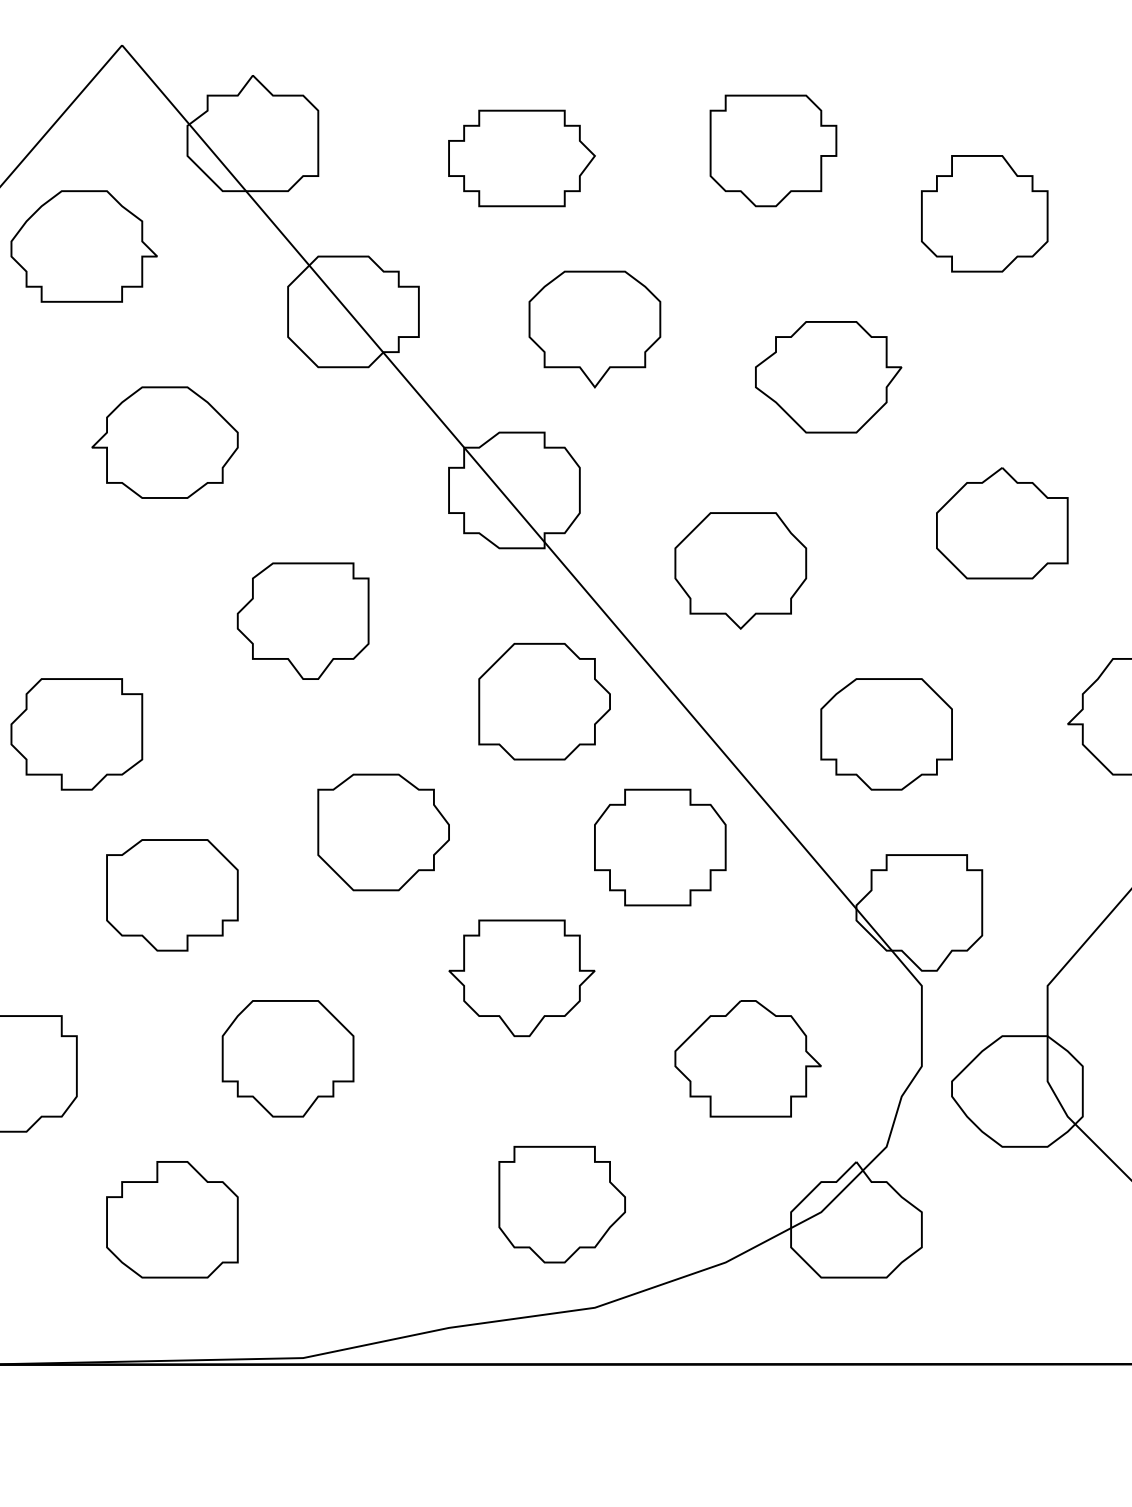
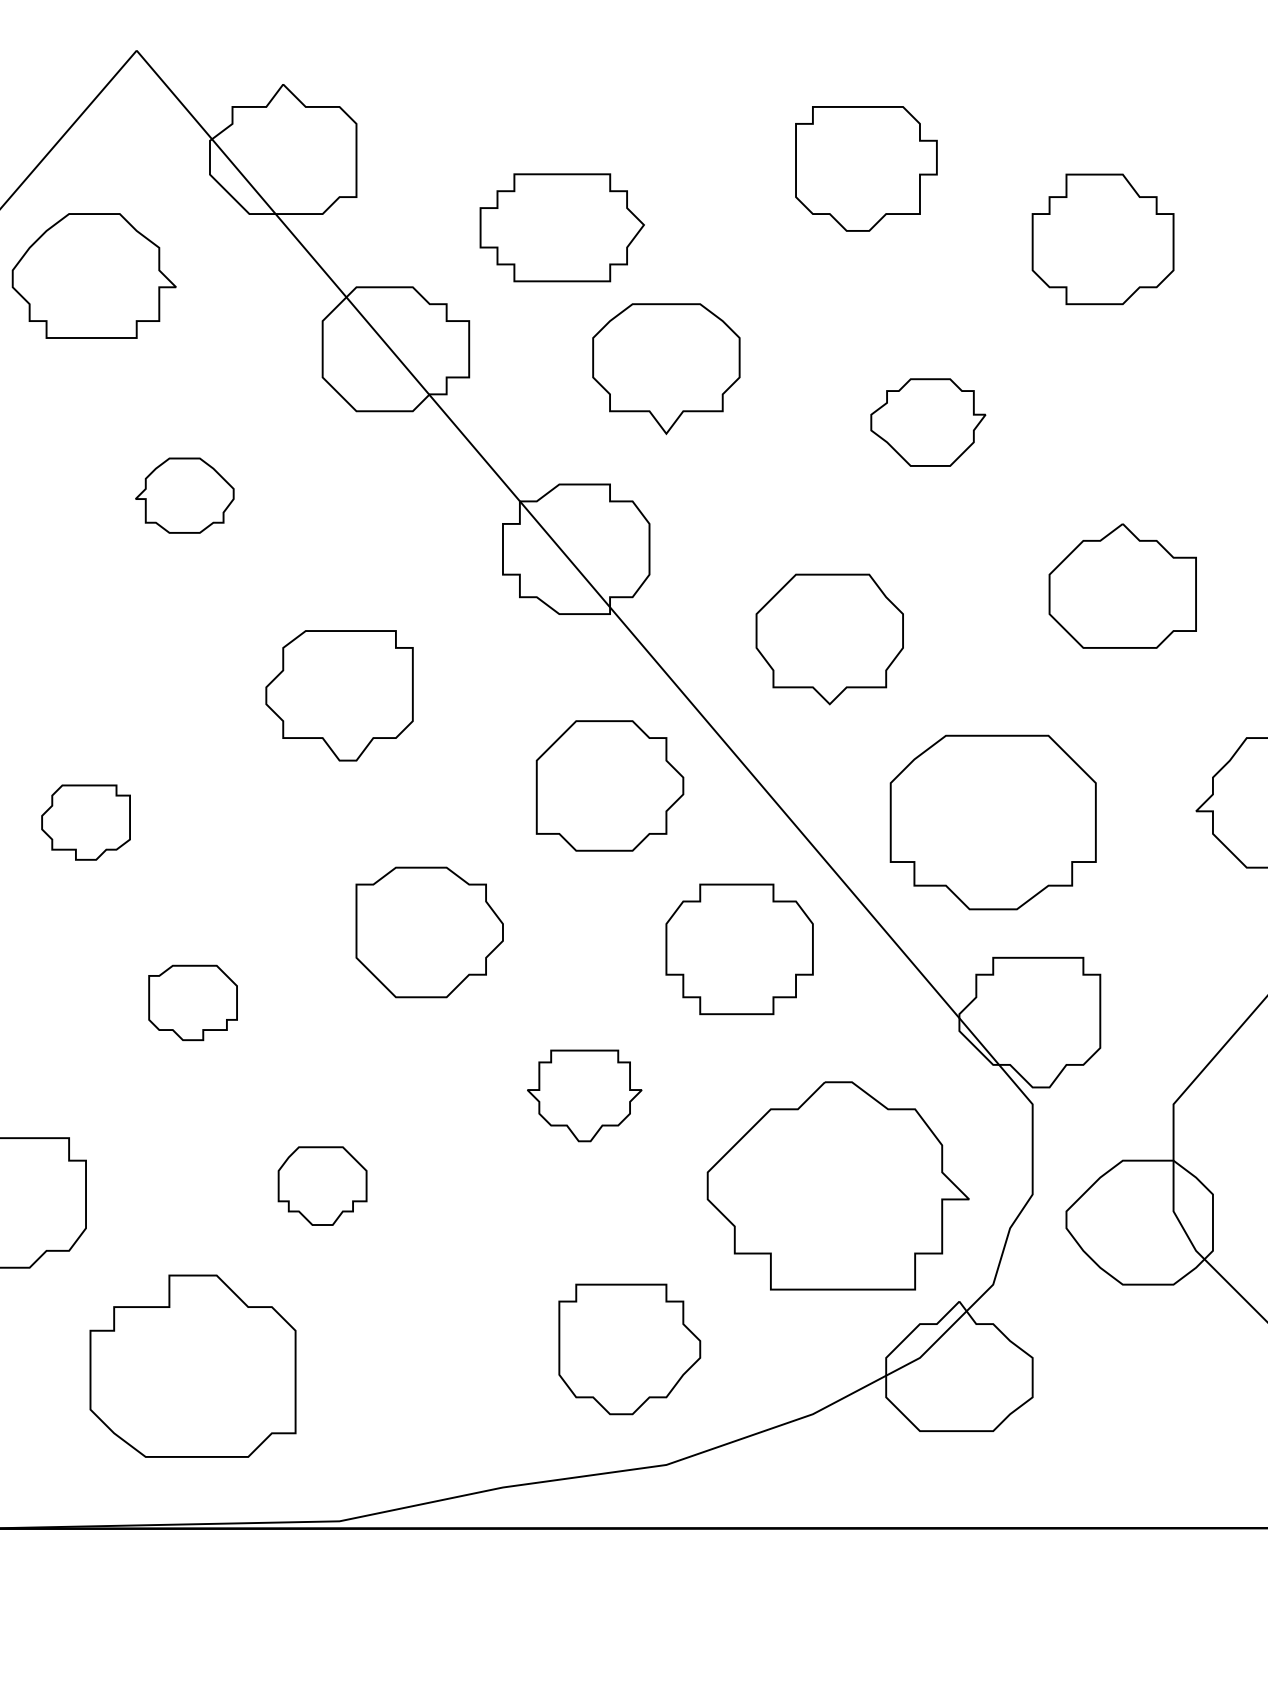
part: (521, 158) -> (561, 227), moved
part: (828, 377) -> (928, 422), size x0.7
part: (164, 442) -> (184, 495), size x0.6
part: (76, 734) -> (85, 822), size x0.6
part: (886, 734) -> (993, 822), size x1.4
part: (172, 895) -> (193, 1003), size x0.6
part: (521, 978) -> (584, 1096), size x0.7
part: (287, 1058) -> (321, 1185), size x0.6
part: (747, 1058) -> (837, 1185), size x1.6
part: (172, 1219) -> (193, 1366), size x1.4

